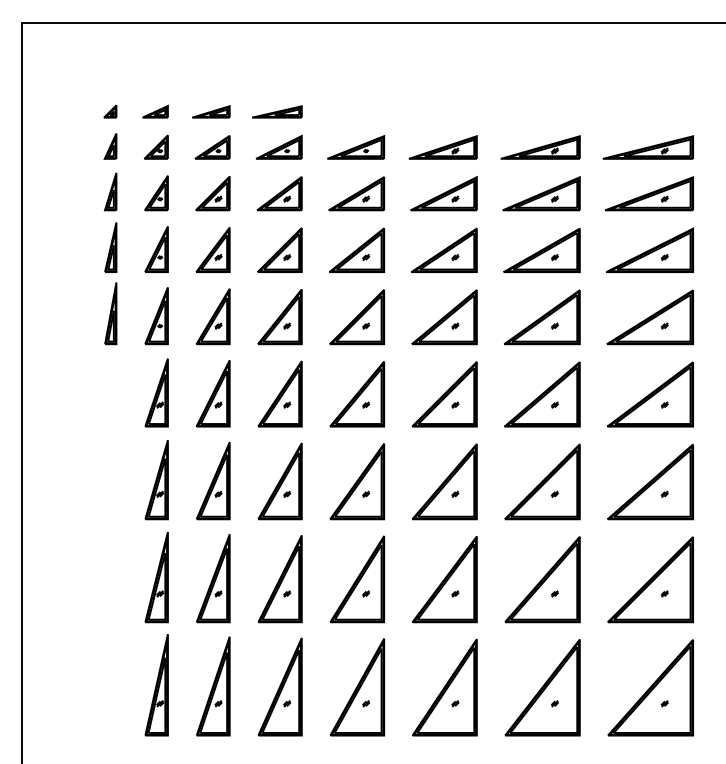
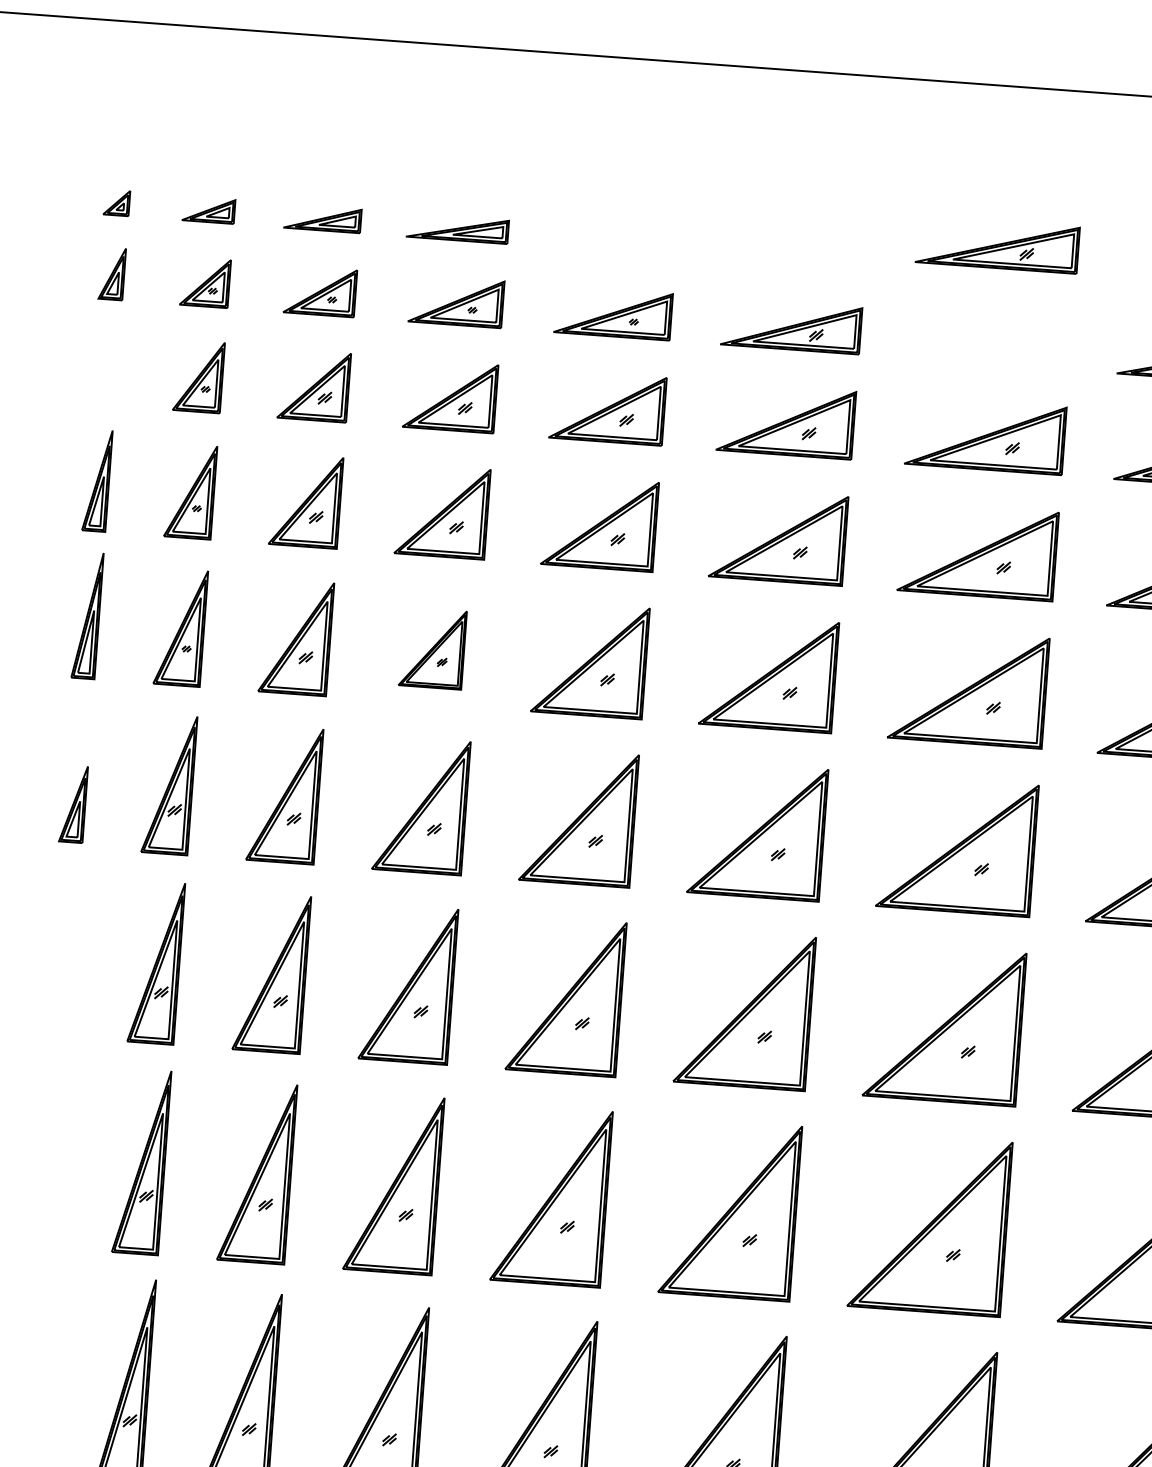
part: (540, 147) -> (997, 244), moved
part: (110, 191) -> (73, 803), moved
part: (279, 317) -> (431, 649), size x0.7

